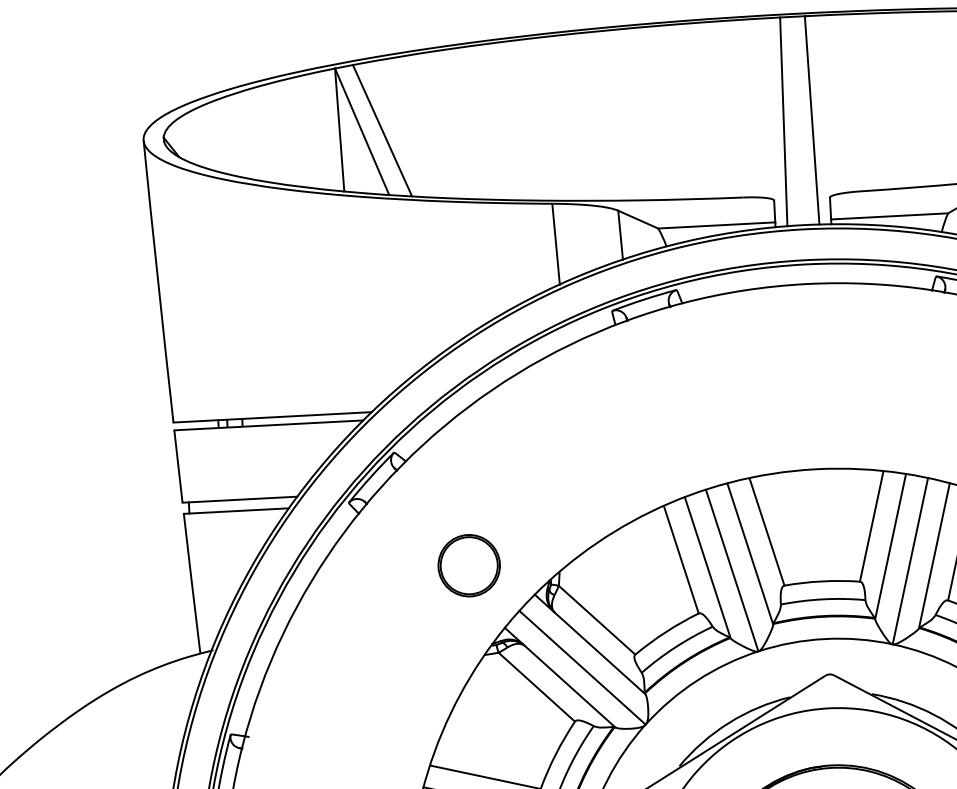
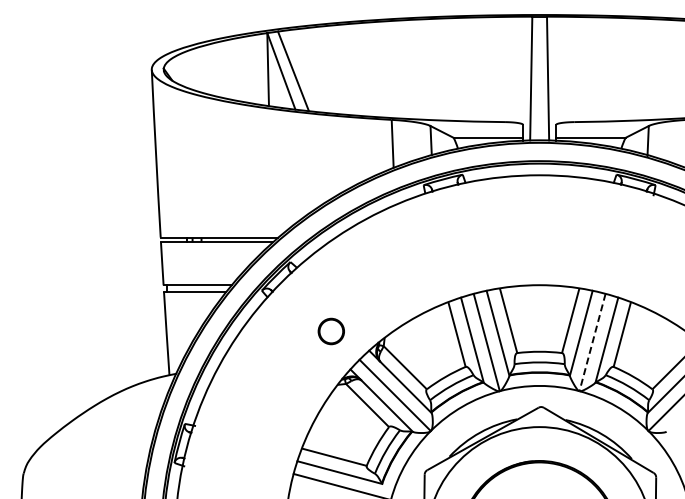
line: (910, 562) -> (592, 343), solid -> dashed
circle: (469, 565) -> (331, 331), size x0.7

